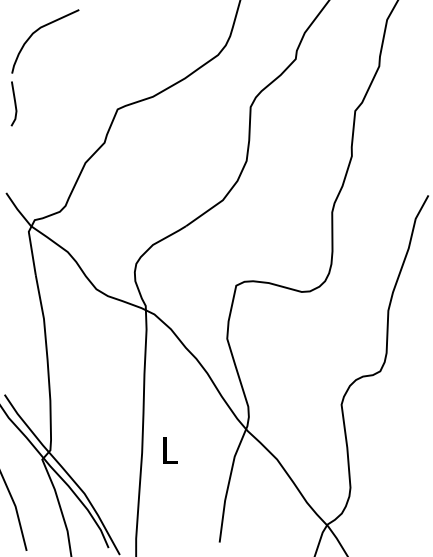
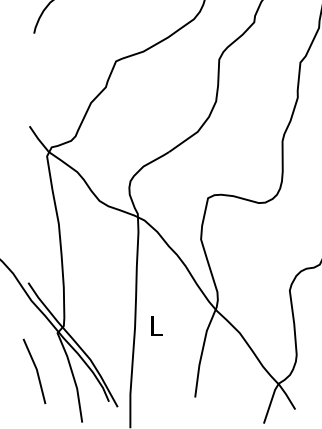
line: (14, 103) -> (35, 56), removed

